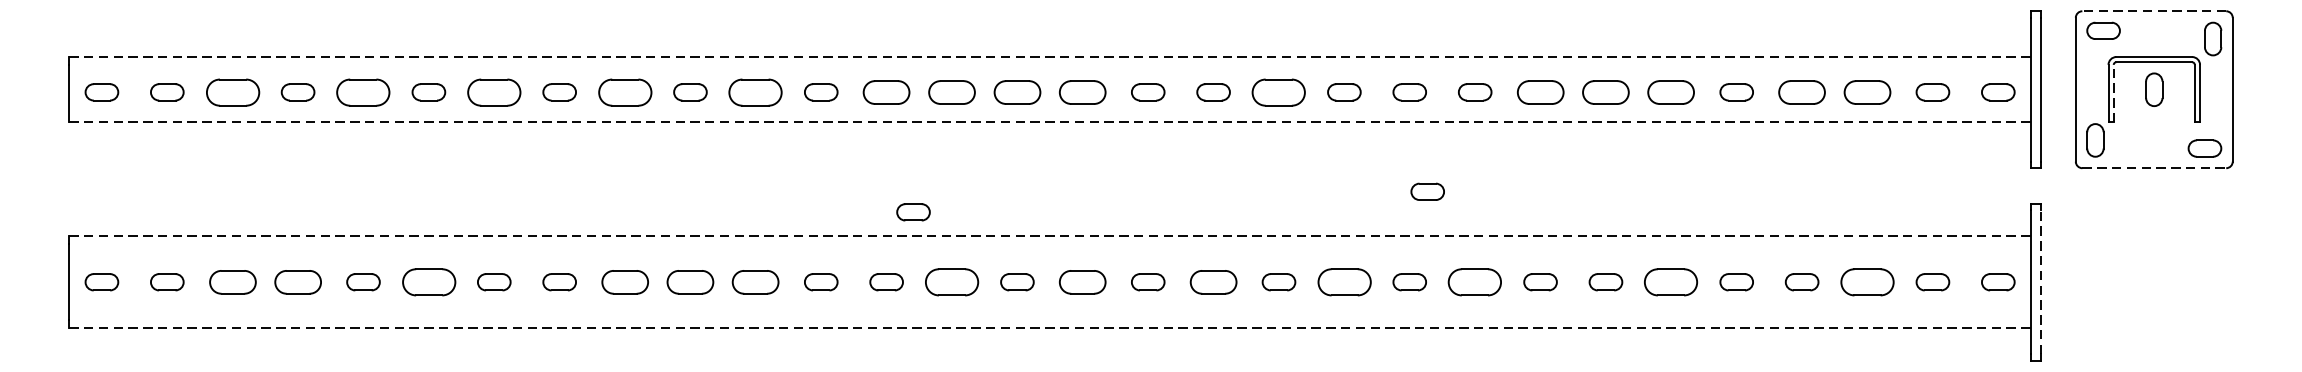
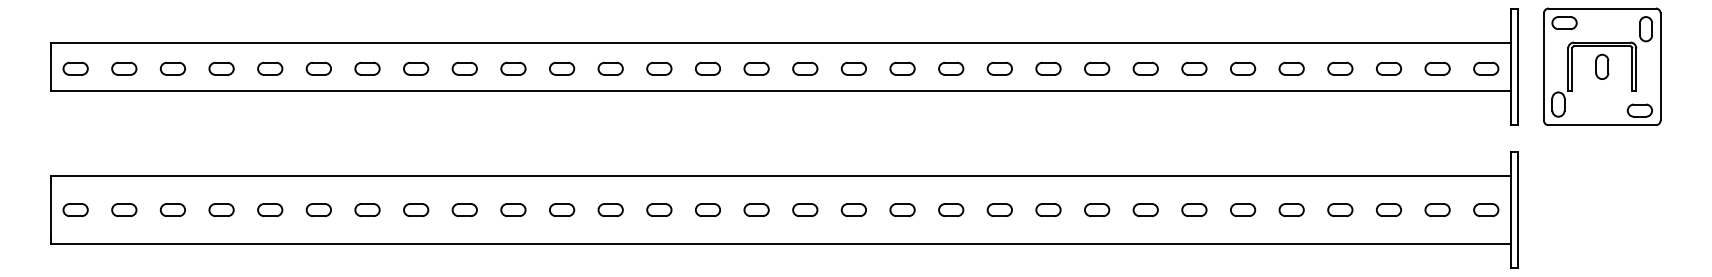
line: (2154, 11) -> (1602, 8), dashed -> solid
line: (1049, 56) -> (780, 42), dashed -> solid
part: (232, 91) -> (172, 68), size x0.62
part: (363, 91) -> (270, 68), size x0.62
part: (494, 91) -> (367, 68), size x0.62
part: (624, 91) -> (464, 68), size x0.62
part: (756, 91) -> (562, 68), size x0.62
part: (886, 91) -> (659, 68), size x0.71
part: (951, 91) -> (707, 68), size x0.71
part: (1017, 91) -> (756, 68), size x0.71
part: (1083, 91) -> (805, 68), size x0.71
part: (1279, 91) -> (951, 68), size x0.62
part: (1540, 91) -> (1145, 68), size x0.71
part: (1606, 91) -> (1194, 68), size x0.71
part: (1671, 91) -> (1243, 68), size x0.71
part: (1802, 91) -> (1340, 68), size x0.71
part: (1866, 91) -> (1388, 68), size x0.71
line: (2114, 93) -> (1572, 69), dashed -> solid
line: (1049, 122) -> (780, 91), dashed -> solid
line: (2154, 168) -> (1602, 125), dashed -> solid
part: (1427, 191) -> (1061, 142), removed
part: (913, 211) -> (679, 157), removed
line: (1049, 237) -> (780, 176), dashed -> solid
part: (232, 281) -> (172, 209), size x0.71
part: (297, 281) -> (221, 209), size x0.71
part: (428, 281) -> (318, 209), size x0.62
part: (624, 281) -> (464, 209), size x0.71
part: (690, 281) -> (513, 209), size x0.71
part: (756, 281) -> (562, 209), size x0.71
part: (951, 281) -> (707, 209), size x0.62
part: (1083, 281) -> (805, 209), size x0.71
part: (1213, 281) -> (902, 209), size x0.71
part: (1343, 281) -> (999, 209), size x0.62
part: (1475, 281) -> (1097, 209), size x0.62
part: (1671, 281) -> (1243, 209), size x0.62
part: (1866, 281) -> (1388, 209), size x0.62
line: (2041, 282) -> (1518, 210), dashed -> solid
line: (1049, 328) -> (780, 244), dashed -> solid

